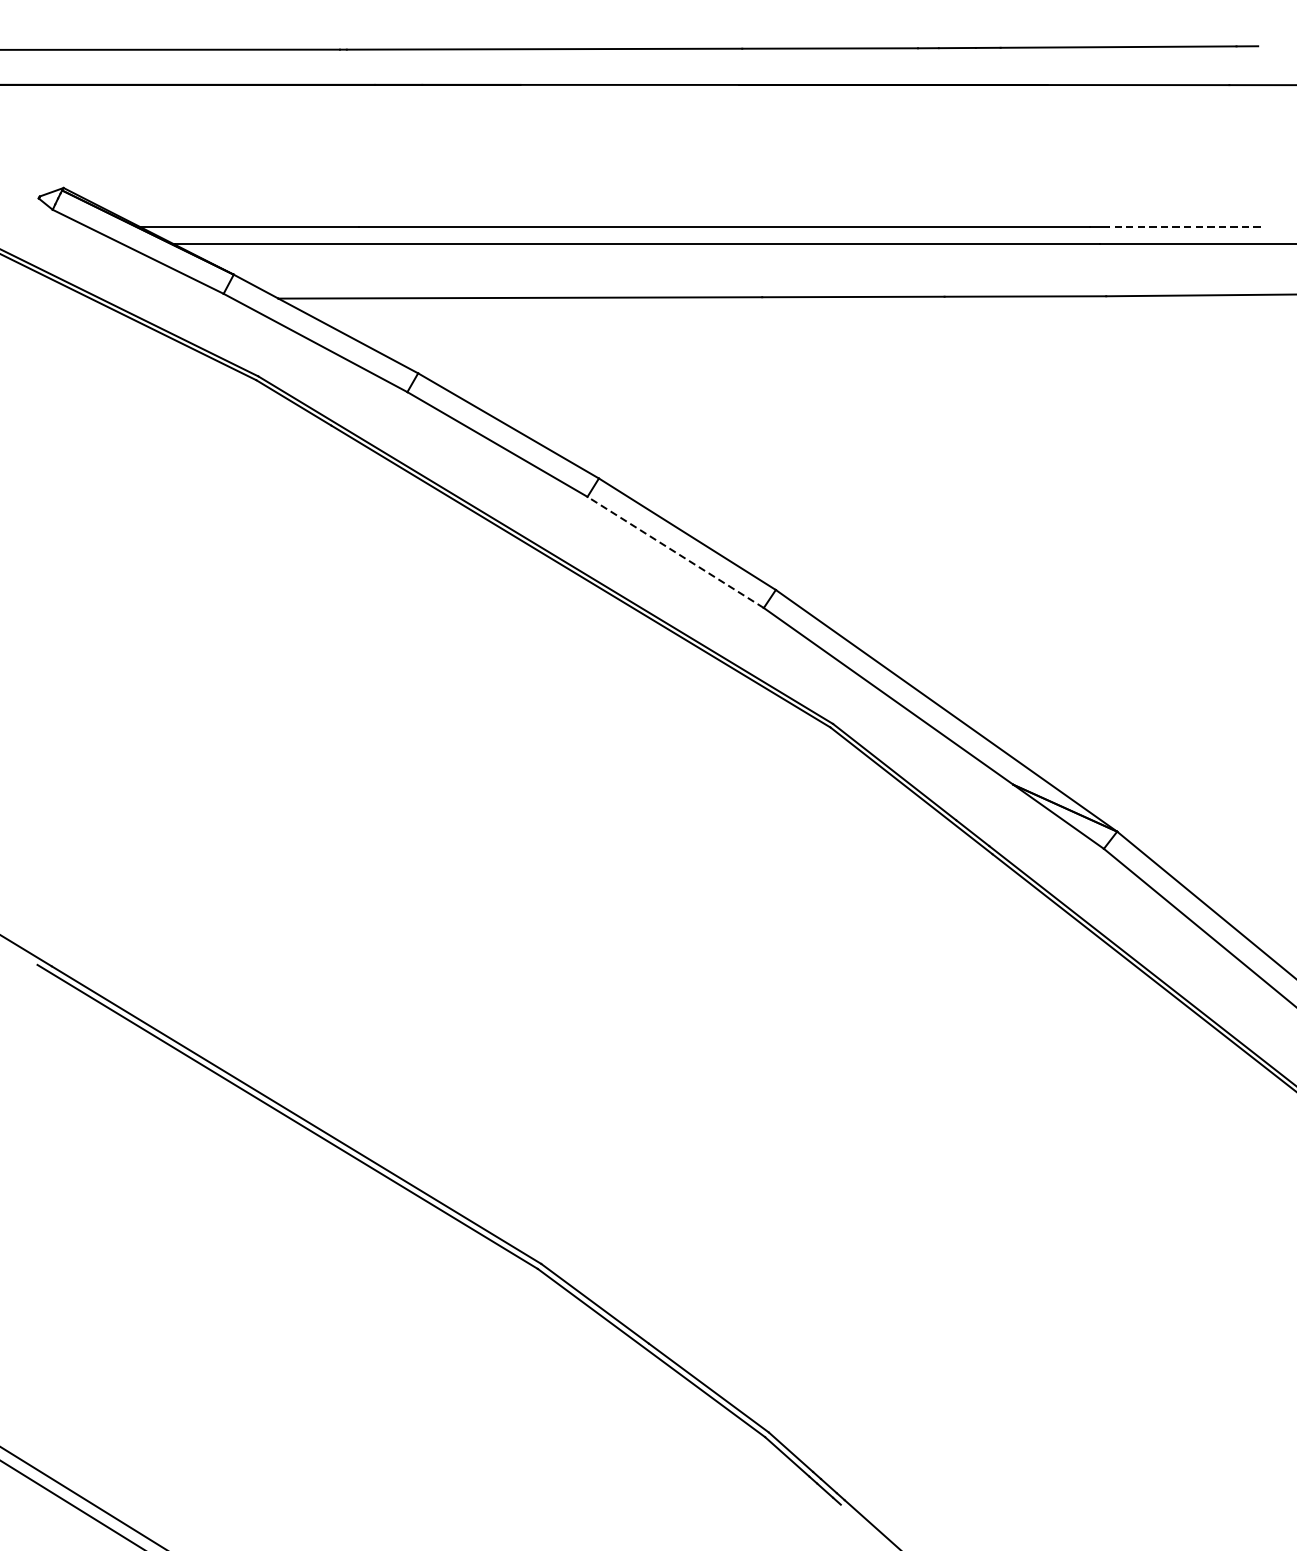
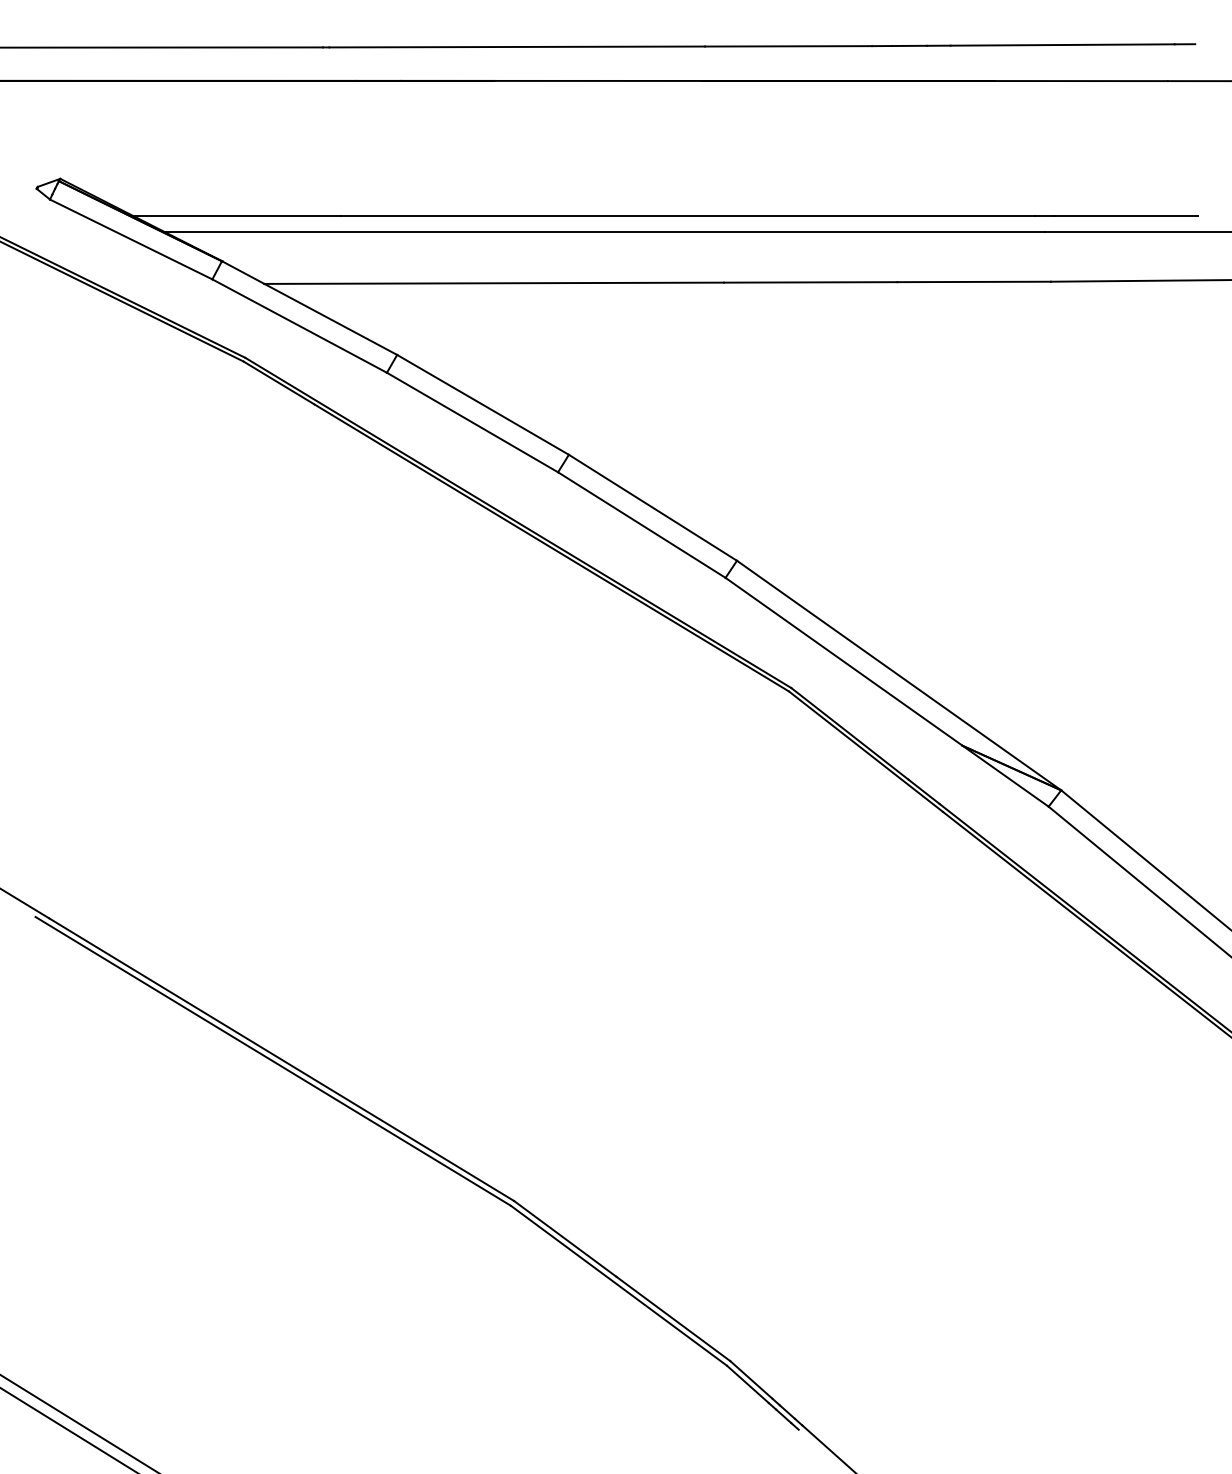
line: (1184, 226) -> (1125, 215), dashed -> solid
line: (675, 552) -> (641, 525), dashed -> solid

